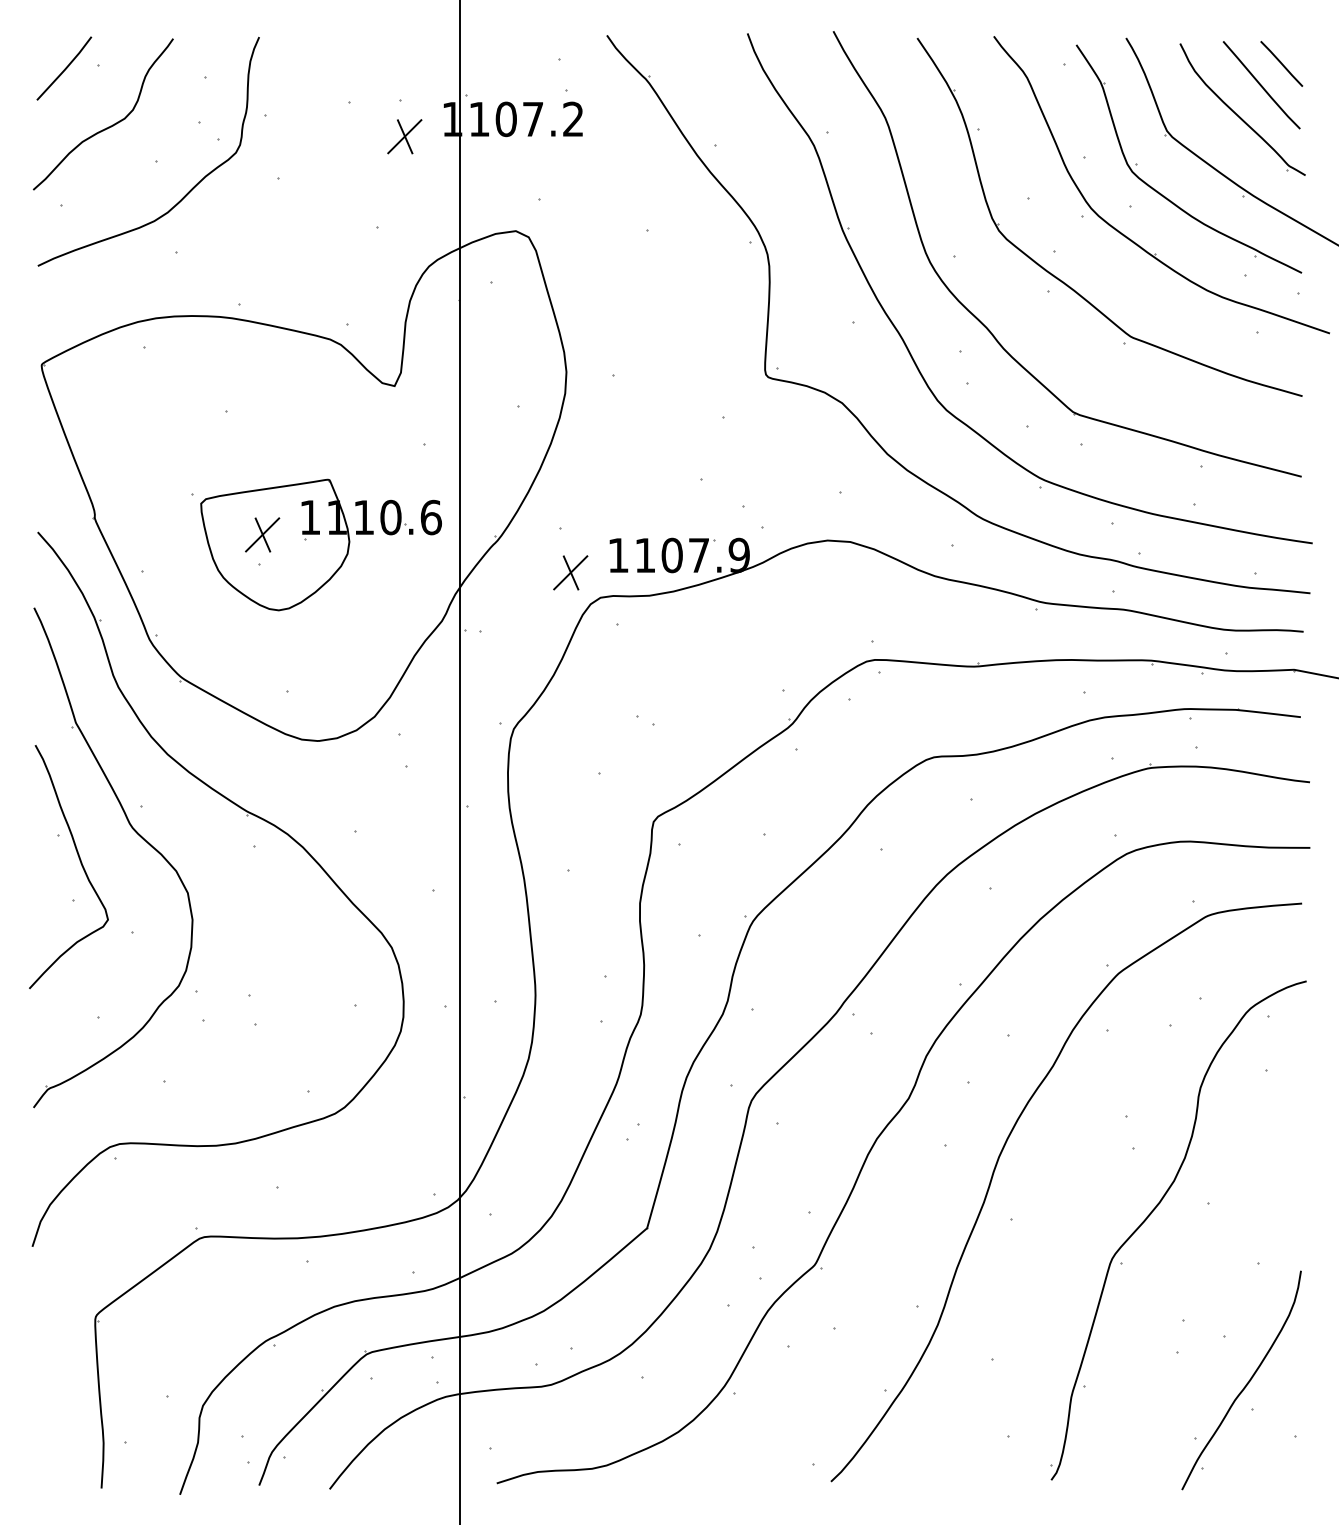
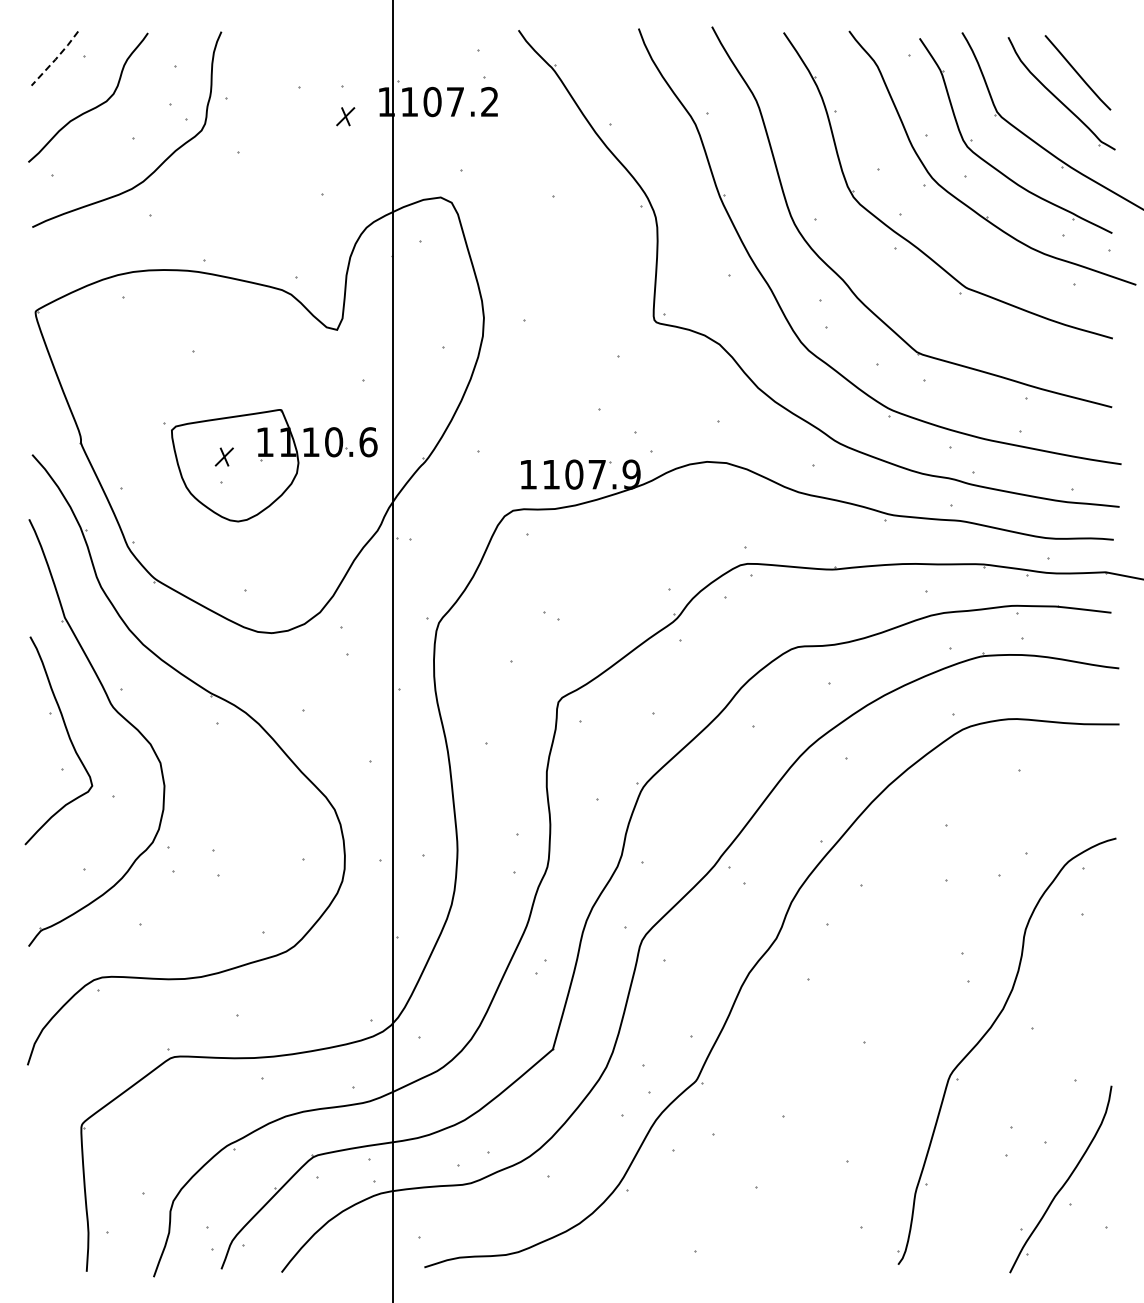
line: (1281, 63) -> (1094, 54), removed
line: (64, 69) -> (55, 59), solid -> dashed
part: (404, 136) -> (345, 116), size x0.6
part: (262, 534) -> (224, 456), size x0.6
part: (570, 572) -> (487, 489), removed
curve: (997, 1165) -> (852, 995), removed

